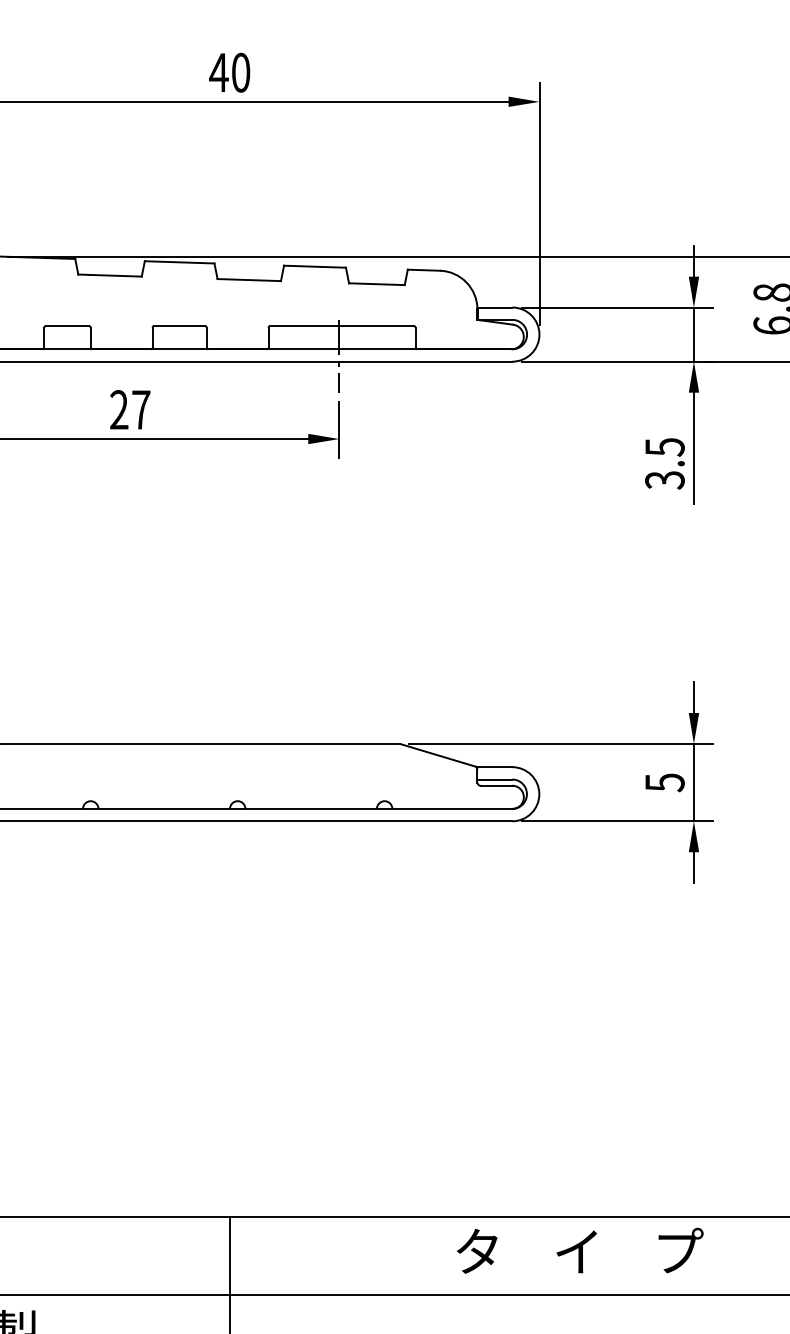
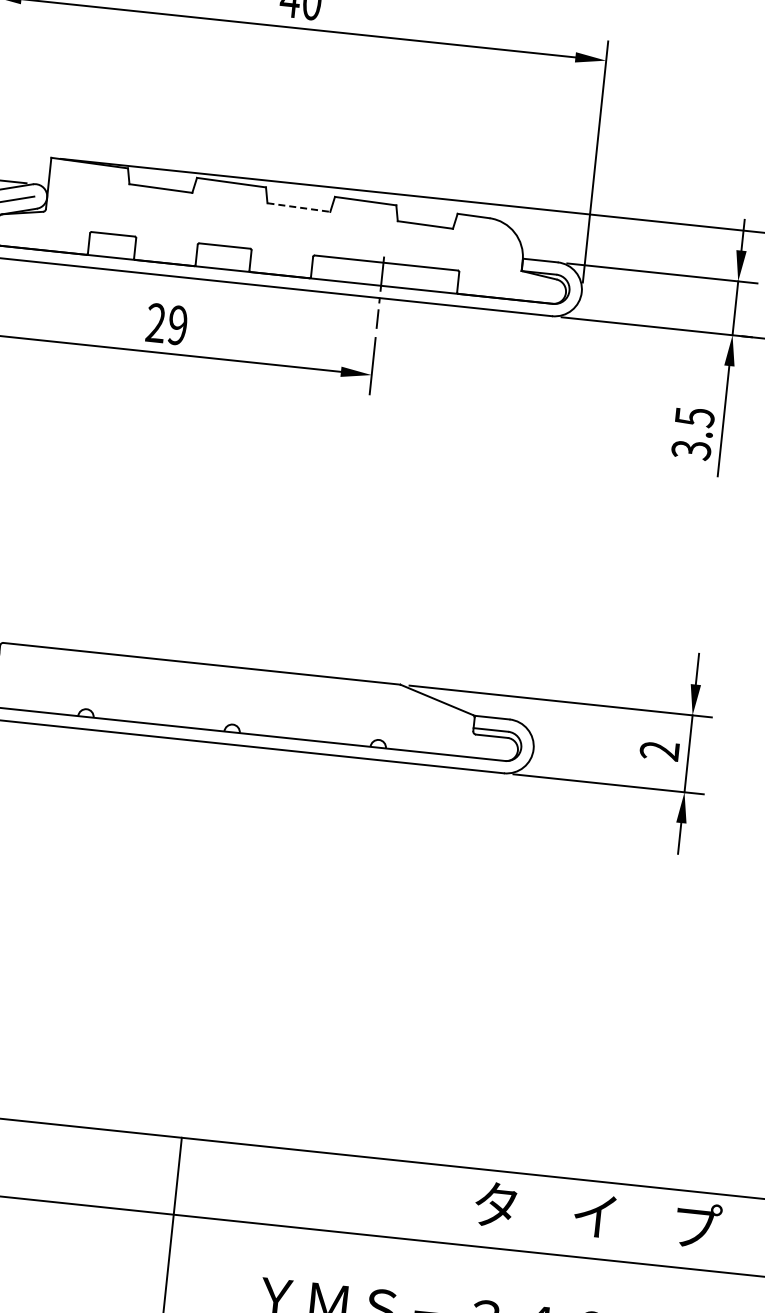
line: (249, 280) -> (299, 208), solid -> dashed
text: (141, 409) -> (178, 325), 27 -> 29
text: (664, 782) -> (659, 750), 5 -> 2
text: (580, 1250) -> (598, 1214), moved

